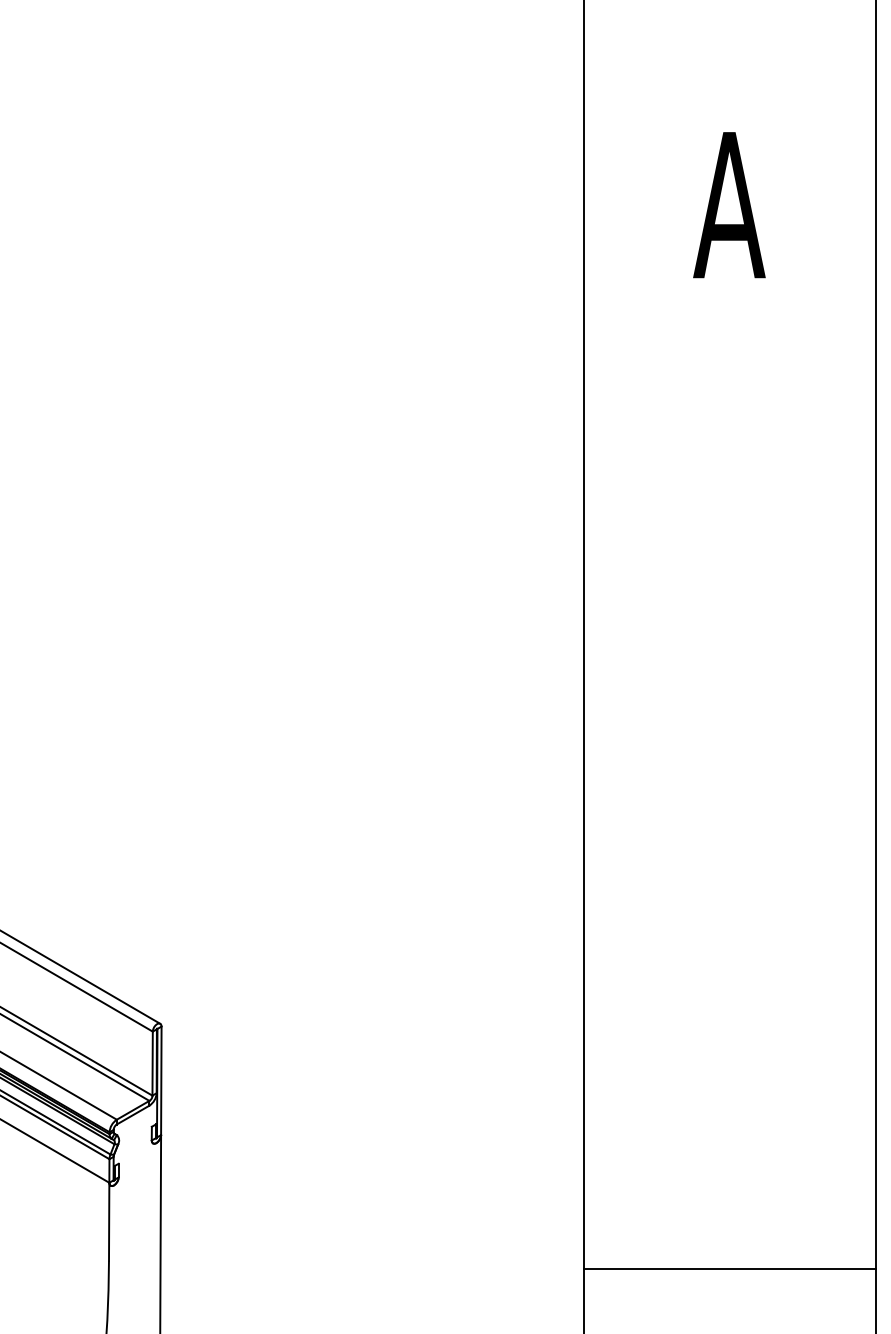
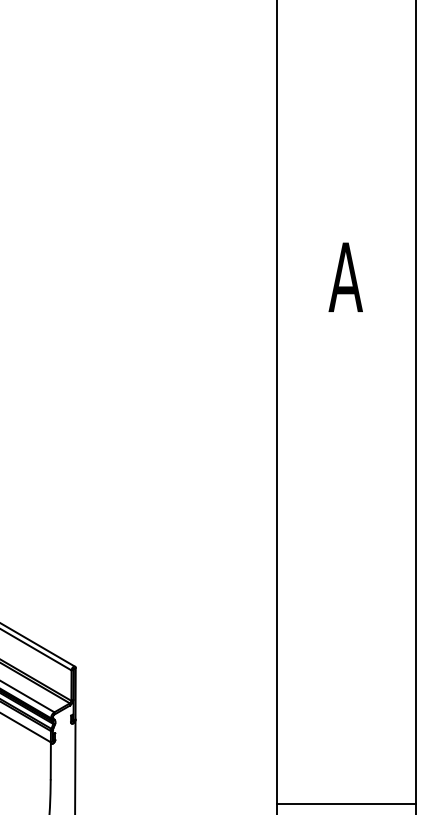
line: (728, 1269) -> (345, 804), moved

